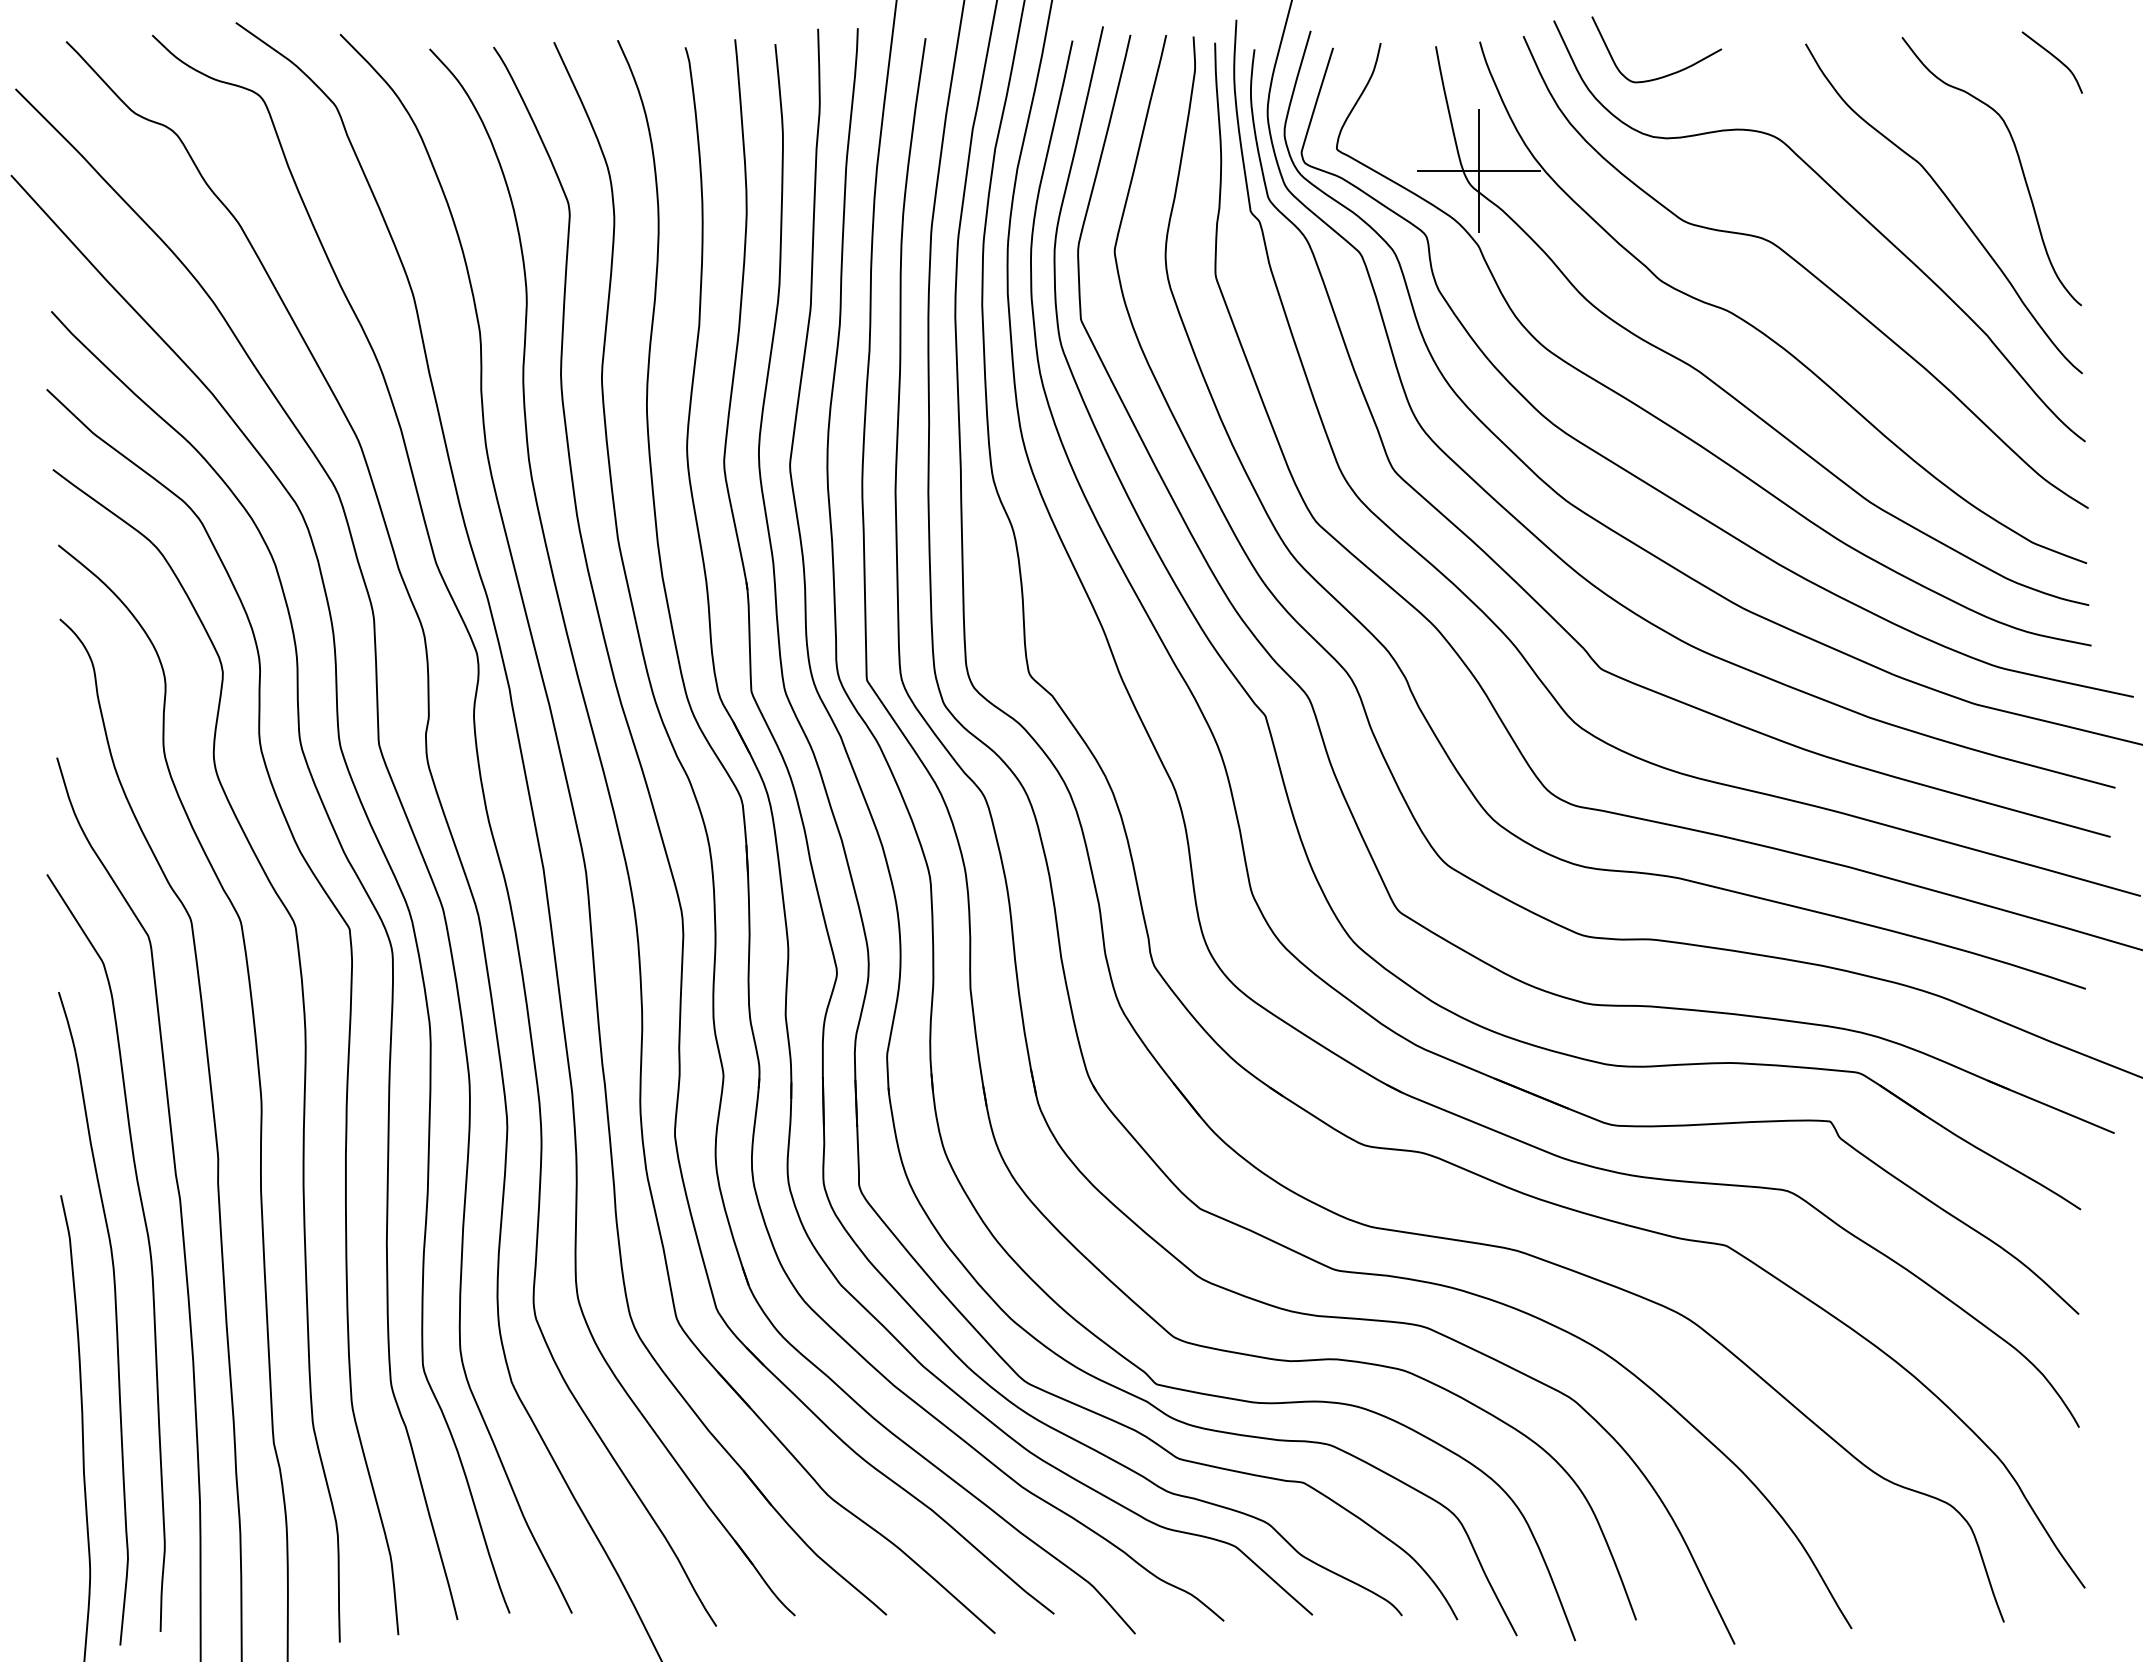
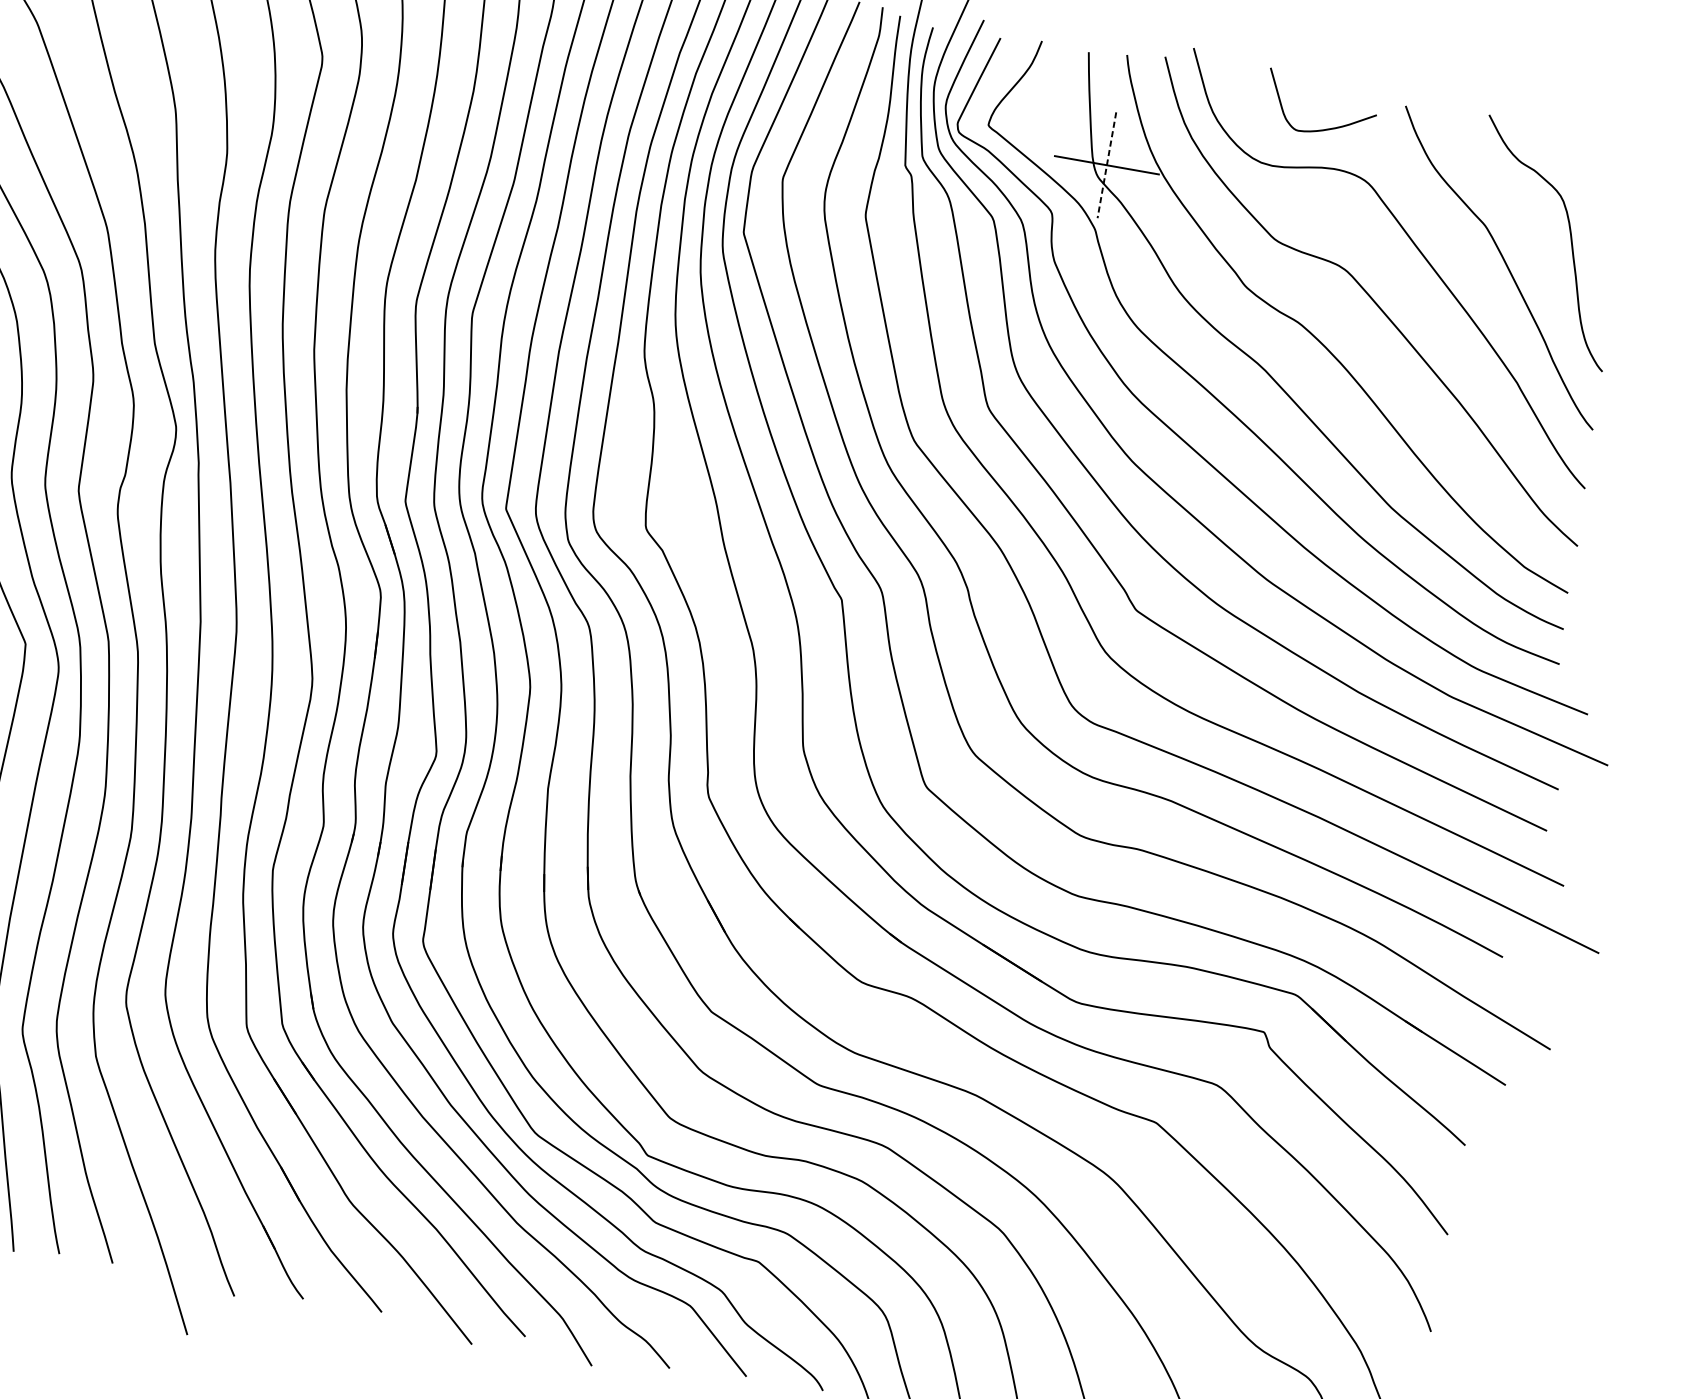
curve: (2053, 57) -> (1615, 155), removed
curve: (1664, 75) -> (1323, 129), moved
line: (1479, 170) -> (1107, 165), solid -> dashed

